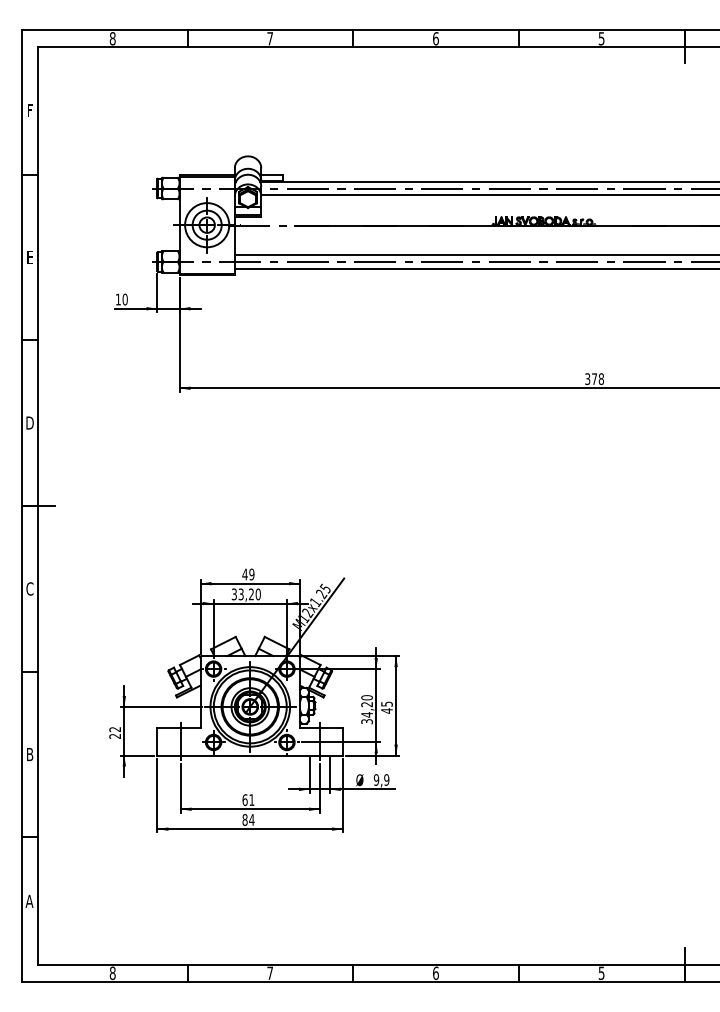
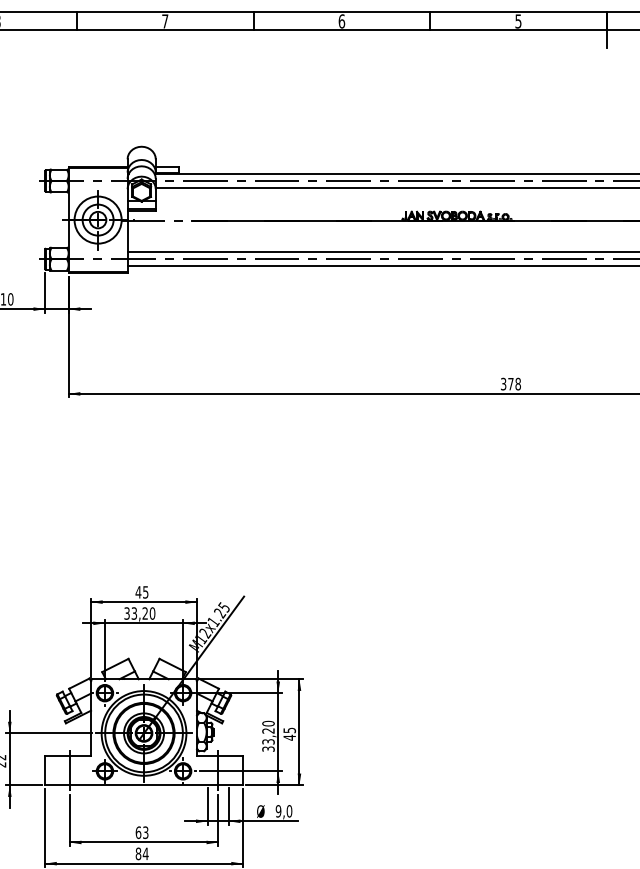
text: (251, 574) -> (145, 592), 49 -> 45
text: (367, 714) -> (268, 741), 34,20 -> 33,20
text: (386, 779) -> (289, 810), 9,9 -> 9,0
text: (251, 800) -> (145, 833), 61 -> 63

